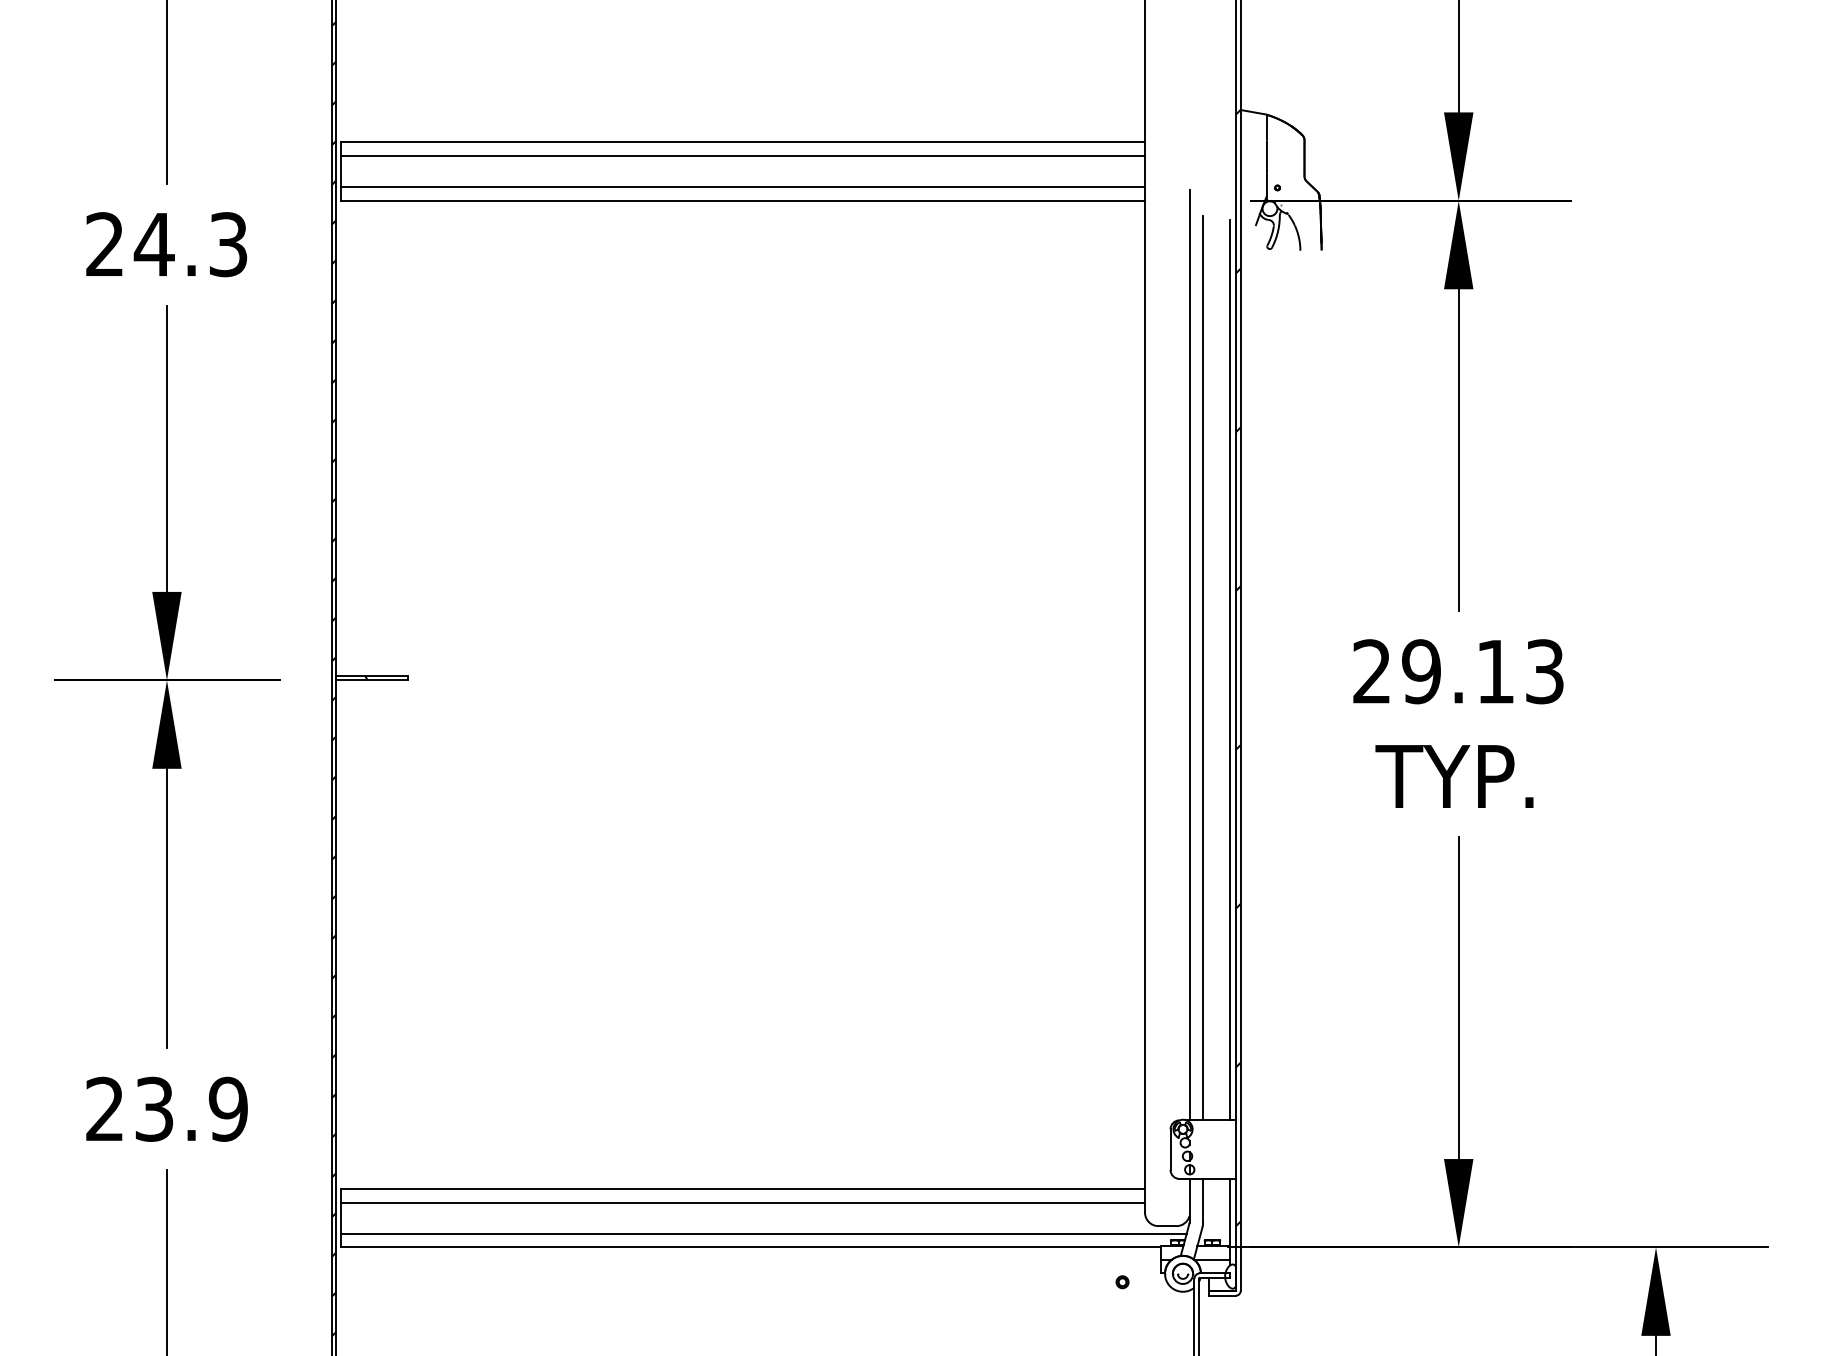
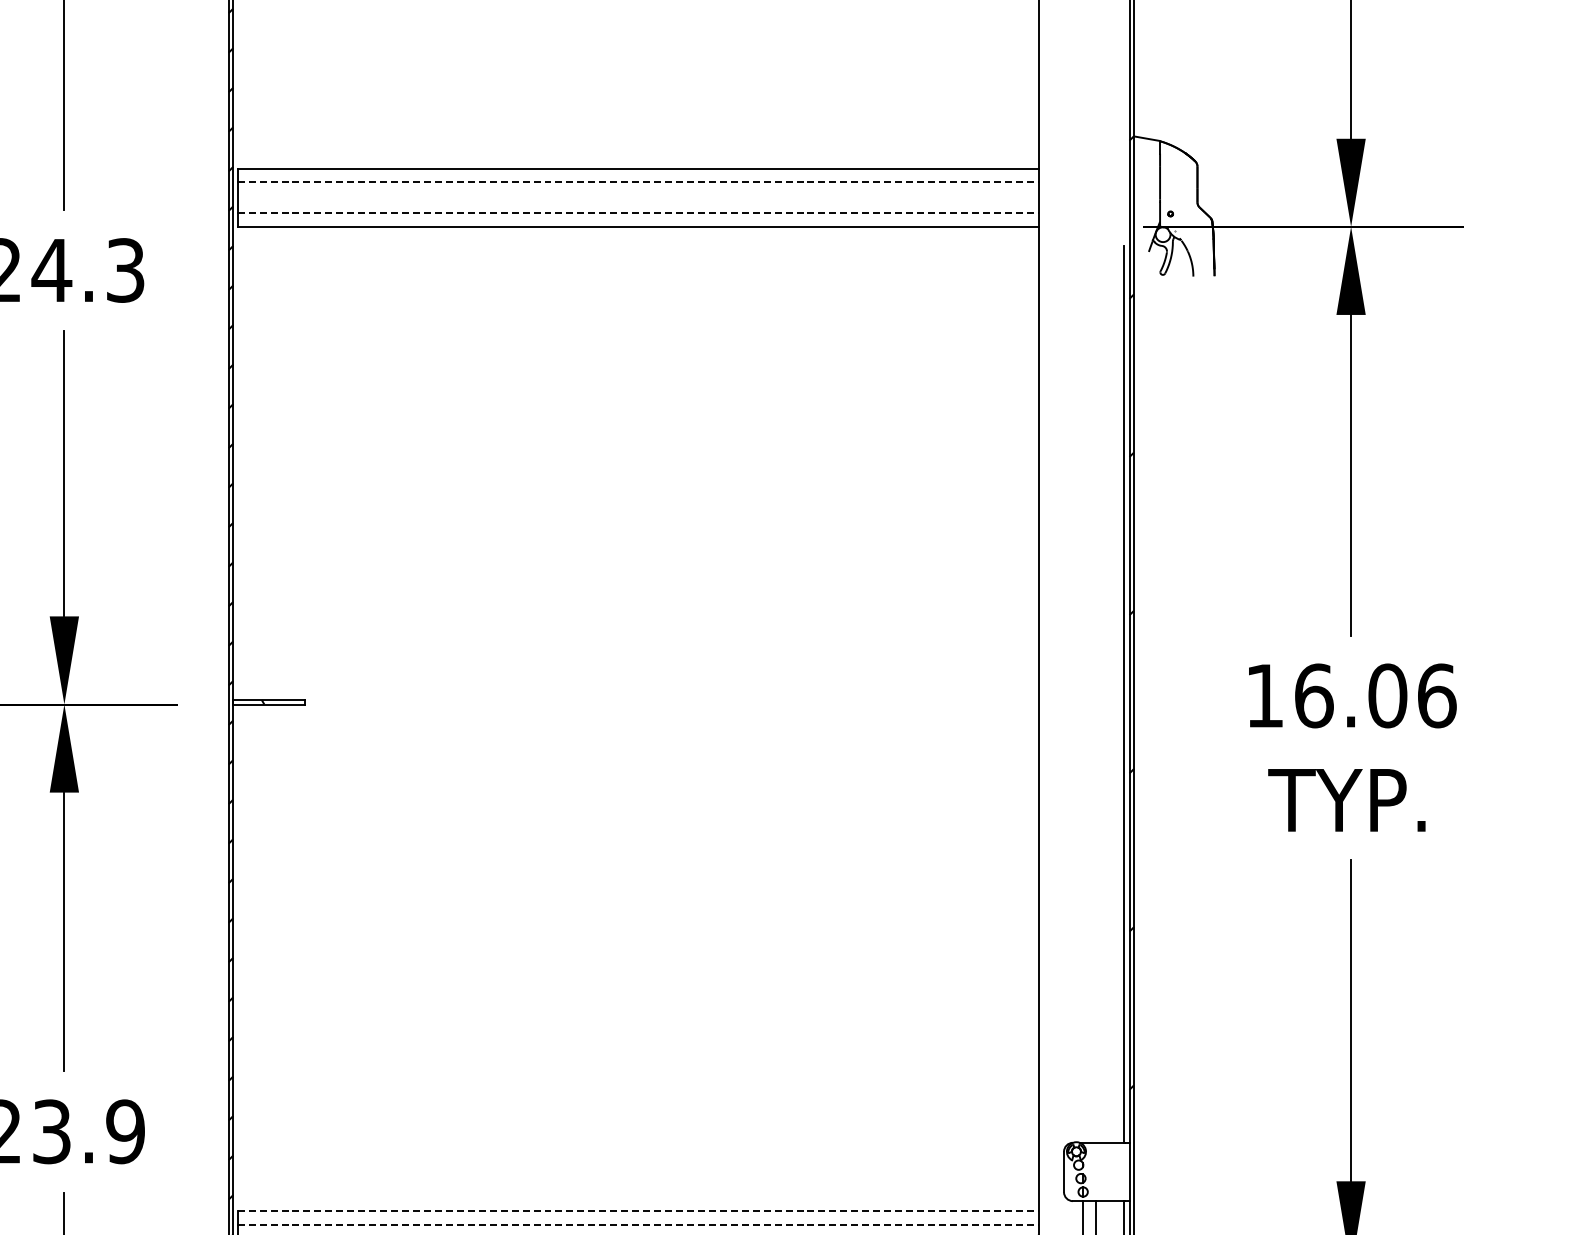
line: (743, 156) -> (638, 182), solid -> dashed
line: (743, 187) -> (638, 213), solid -> dashed
line: (1189, 654) -> (1082, 678), removed
line: (1203, 668) -> (1096, 692), removed
text: (1458, 671) -> (1350, 695), 29.13 -> 16.06
line: (743, 1189) -> (638, 1211), solid -> dashed
line: (743, 1202) -> (638, 1224), solid -> dashed

